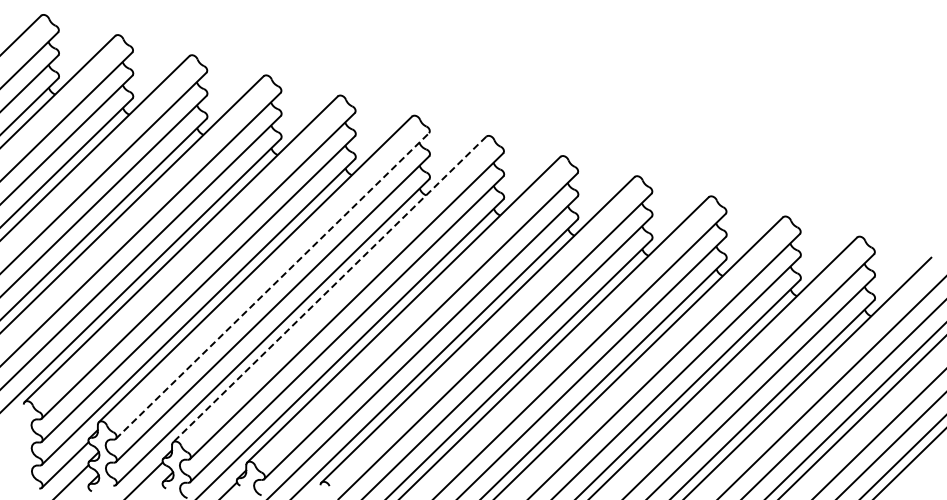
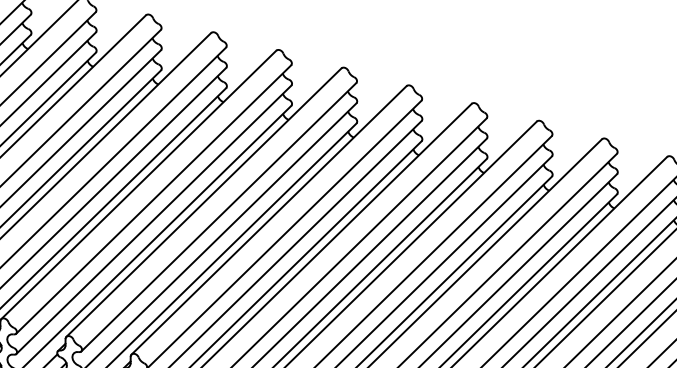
line: (272, 286) -> (153, 199), dashed -> solid
line: (329, 289) -> (203, 202), dashed -> solid

